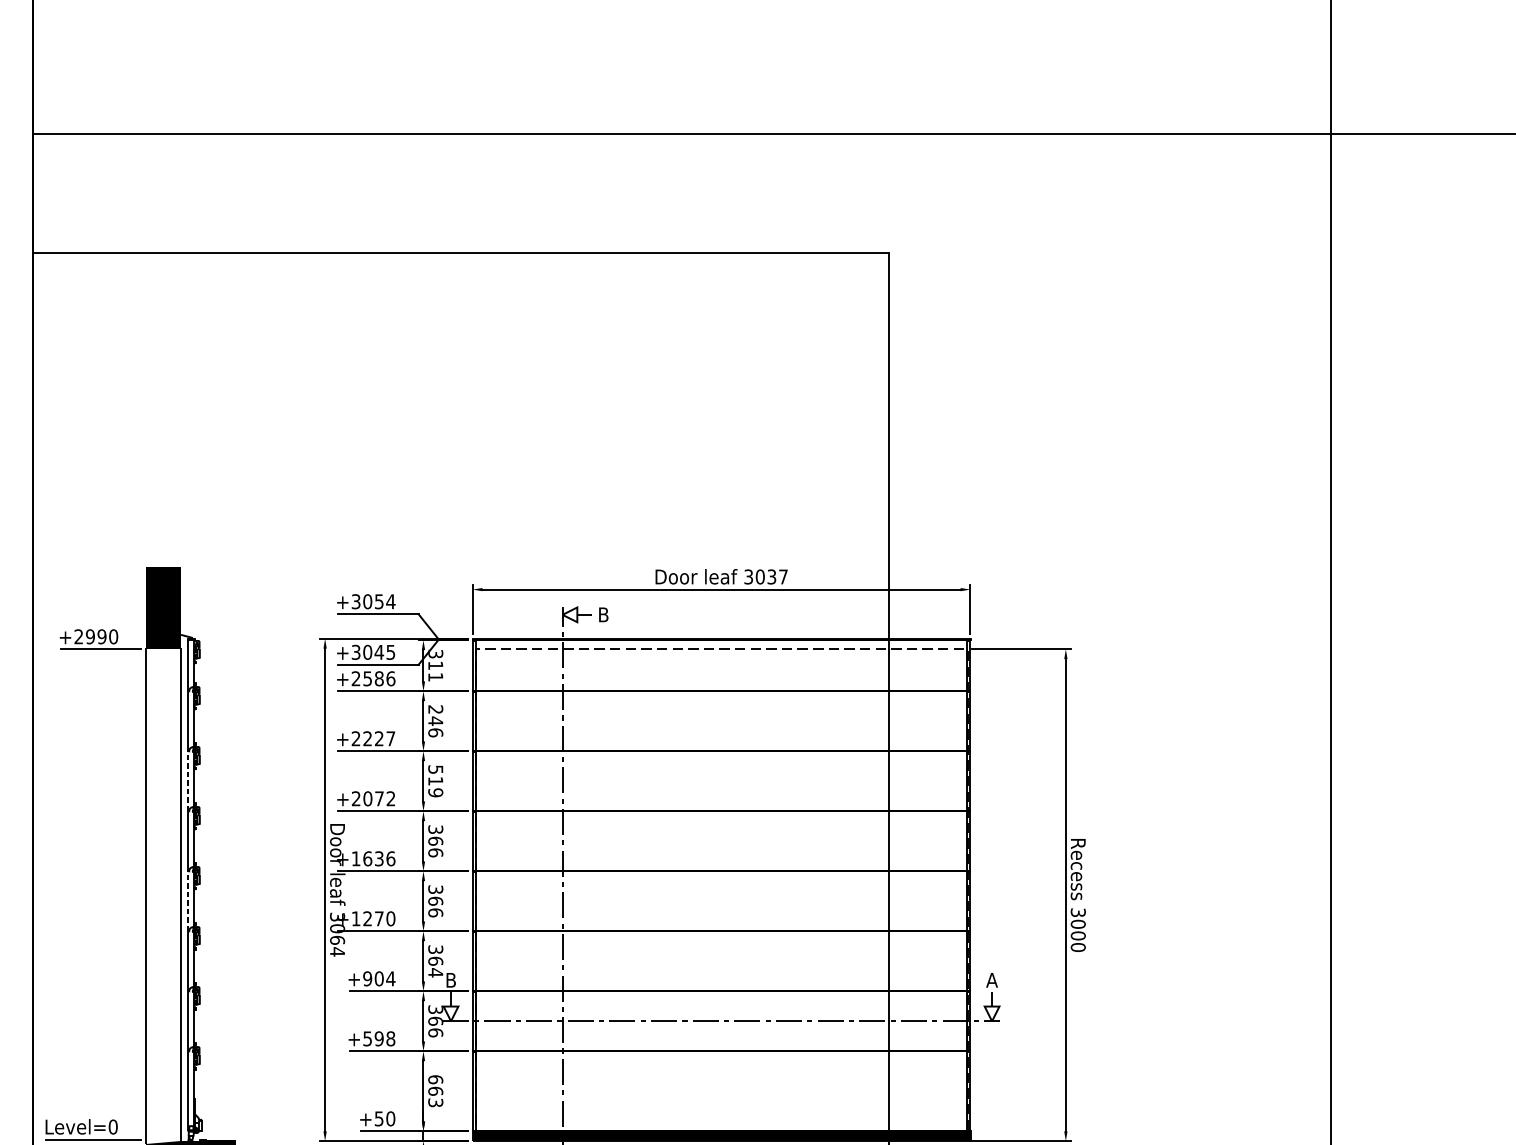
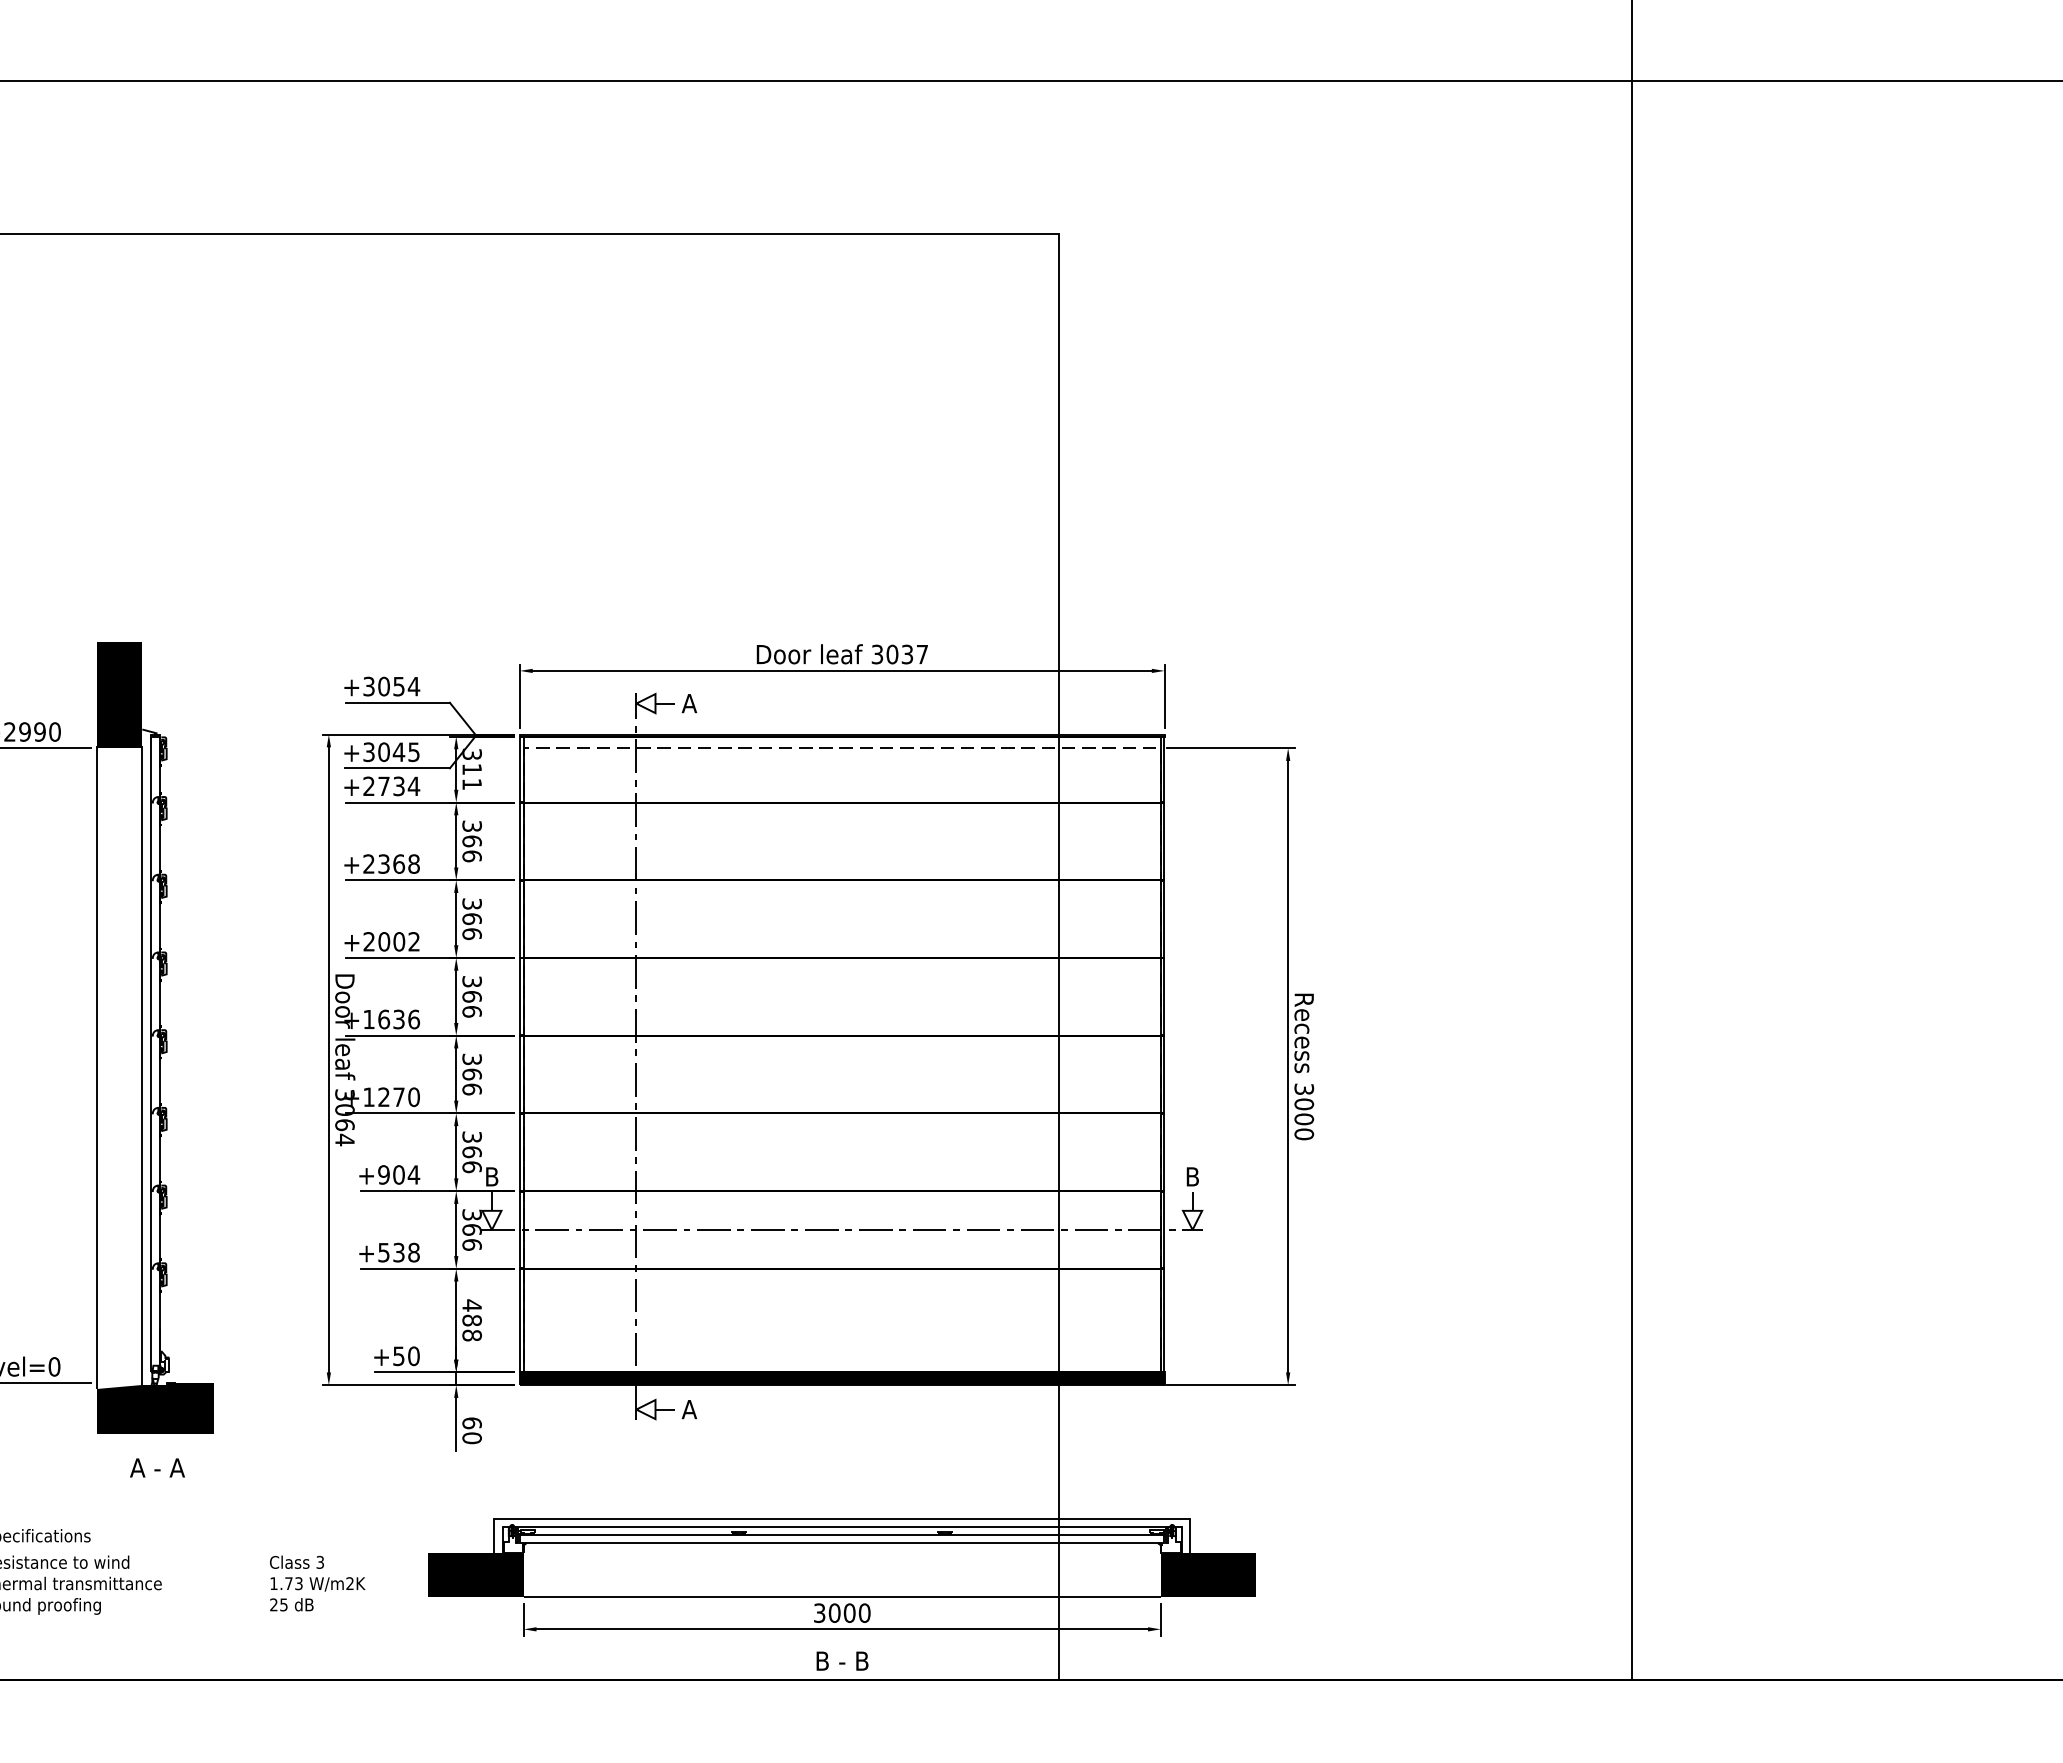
text: (603, 614) -> (689, 703), B -> A
text: (379, 678) -> (399, 786), +2586 -> +2734
text: (435, 715) -> (471, 833), 246 -> 366
text: (378, 738) -> (398, 863), +2227 -> +2368
line: (188, 781) -> (151, 919), dashed -> solid
text: (435, 781) -> (471, 919), 519 -> 366
text: (379, 798) -> (399, 941), +2072 -> +2002
line: (188, 901) -> (151, 1074), dashed -> solid
text: (435, 972) -> (471, 1166), 364 -> 366
text: (992, 980) -> (1192, 1176), A -> B
text: (378, 1038) -> (398, 1252), +598 -> +538
text: (435, 1091) -> (471, 1320), 663 -> 488

